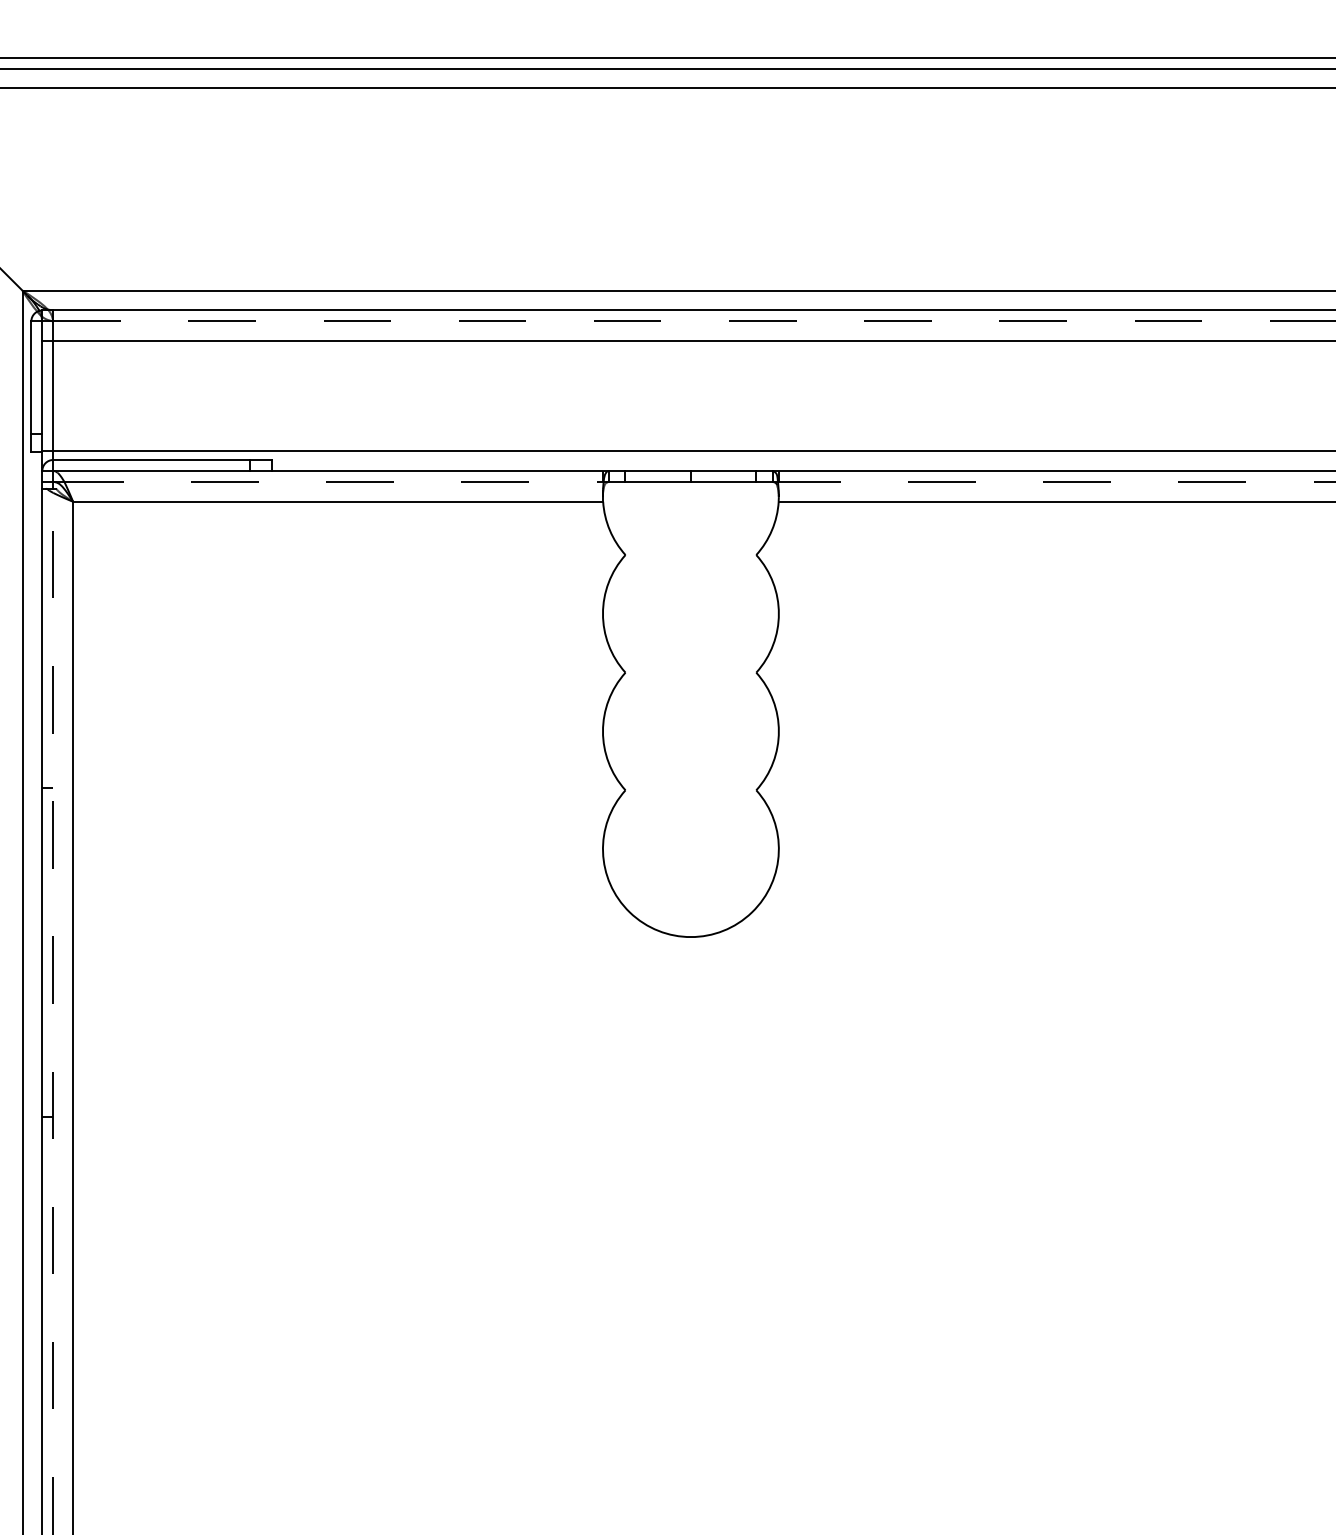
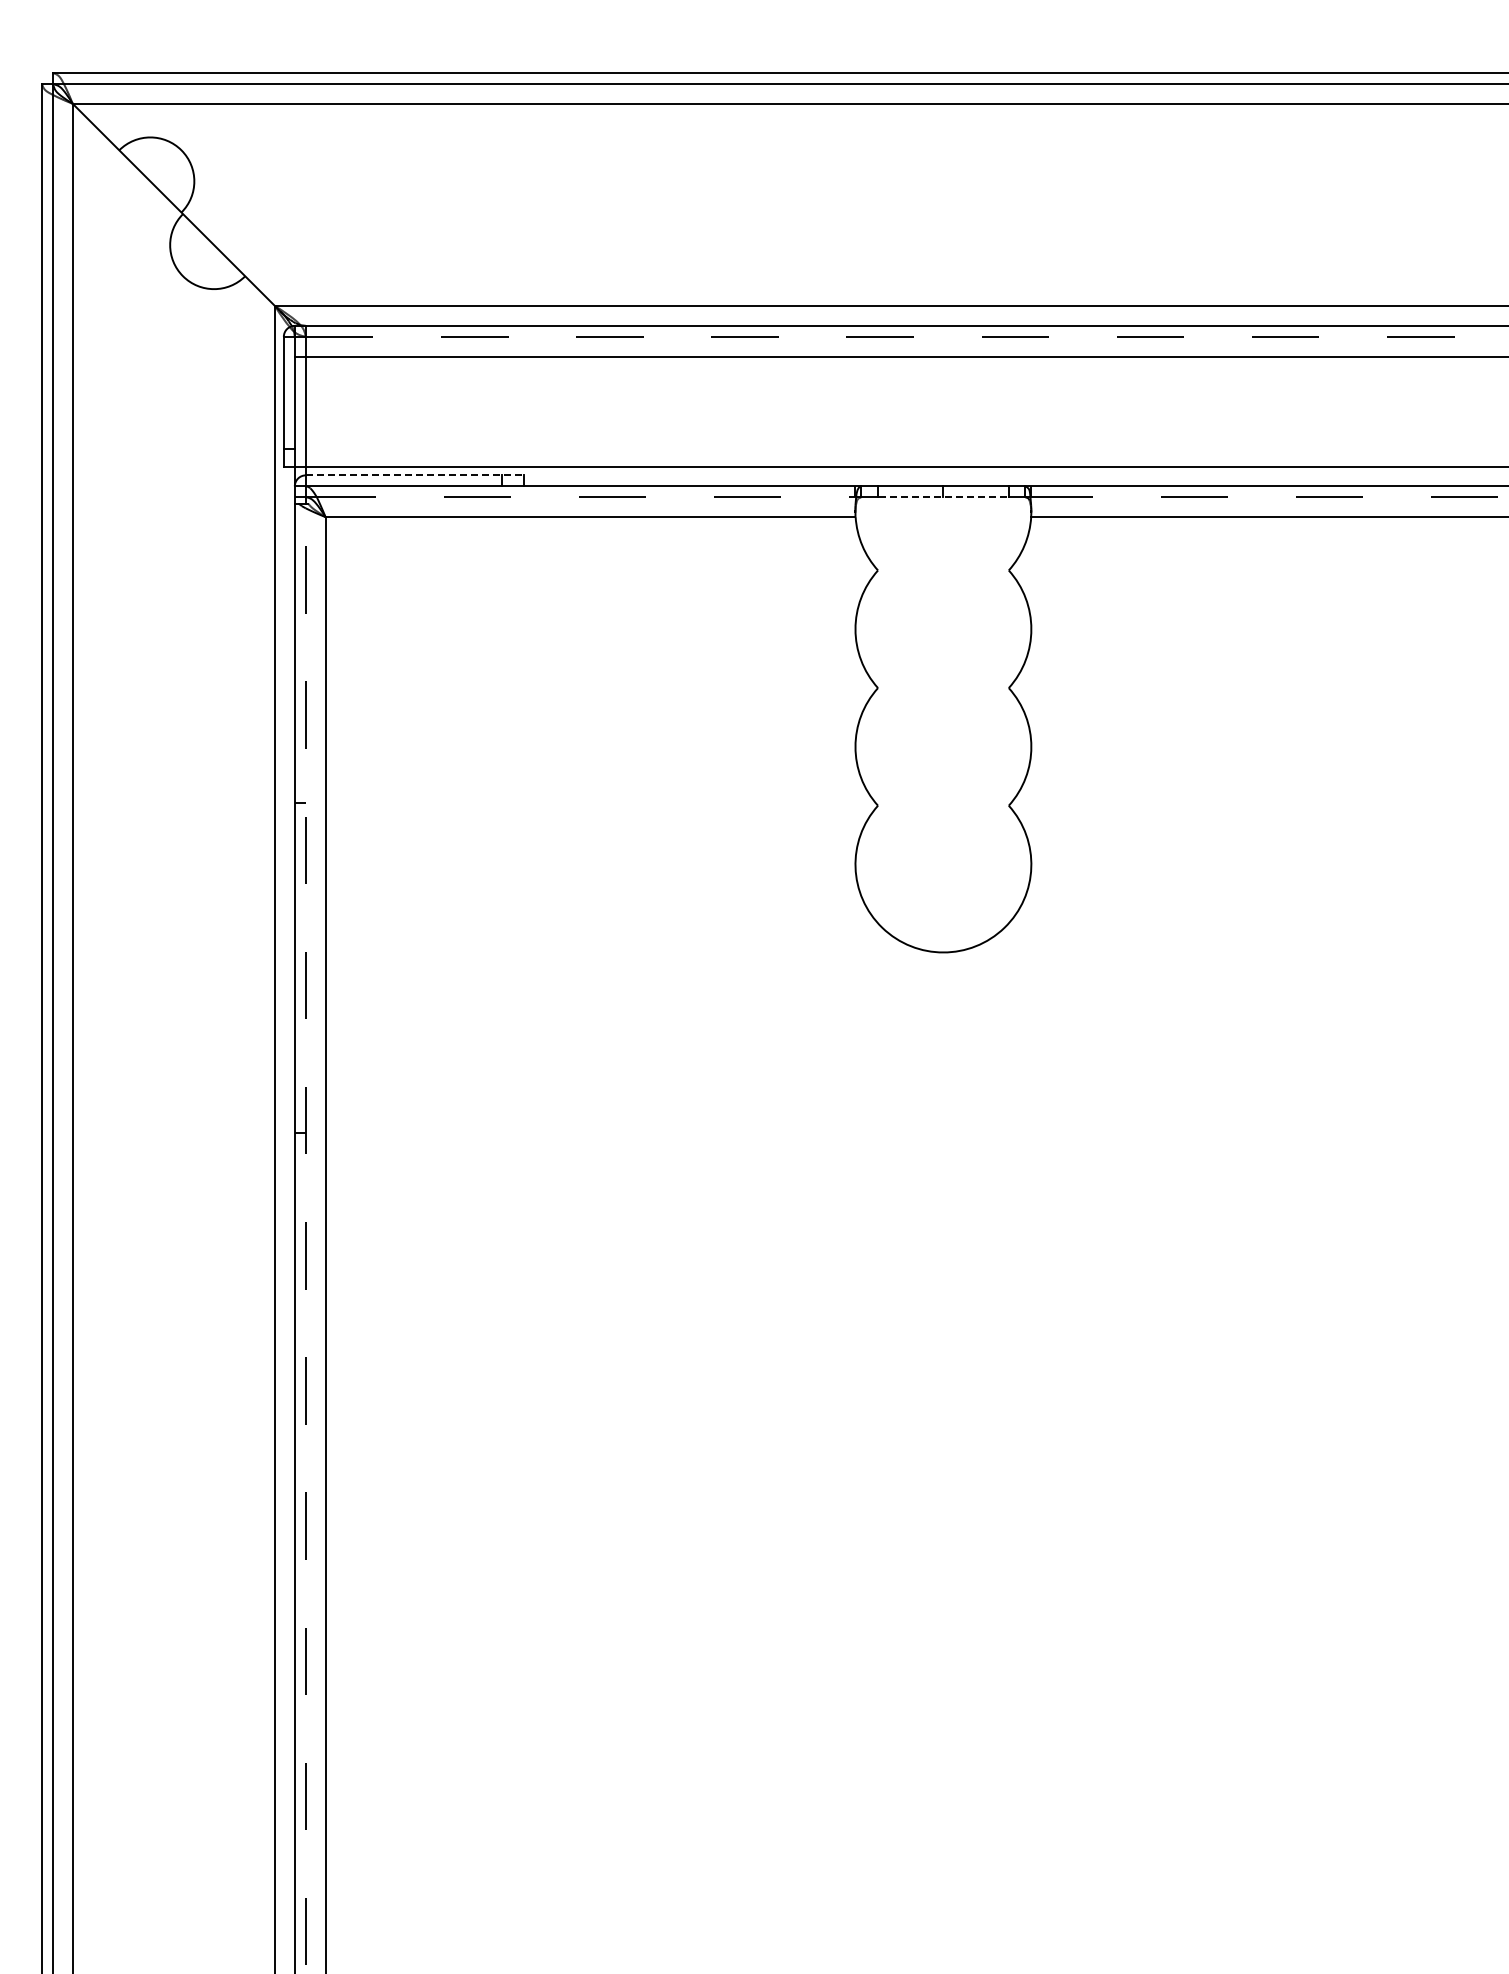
line: (163, 460) -> (415, 475), solid -> dashed
line: (691, 482) -> (943, 497), solid -> dashed

